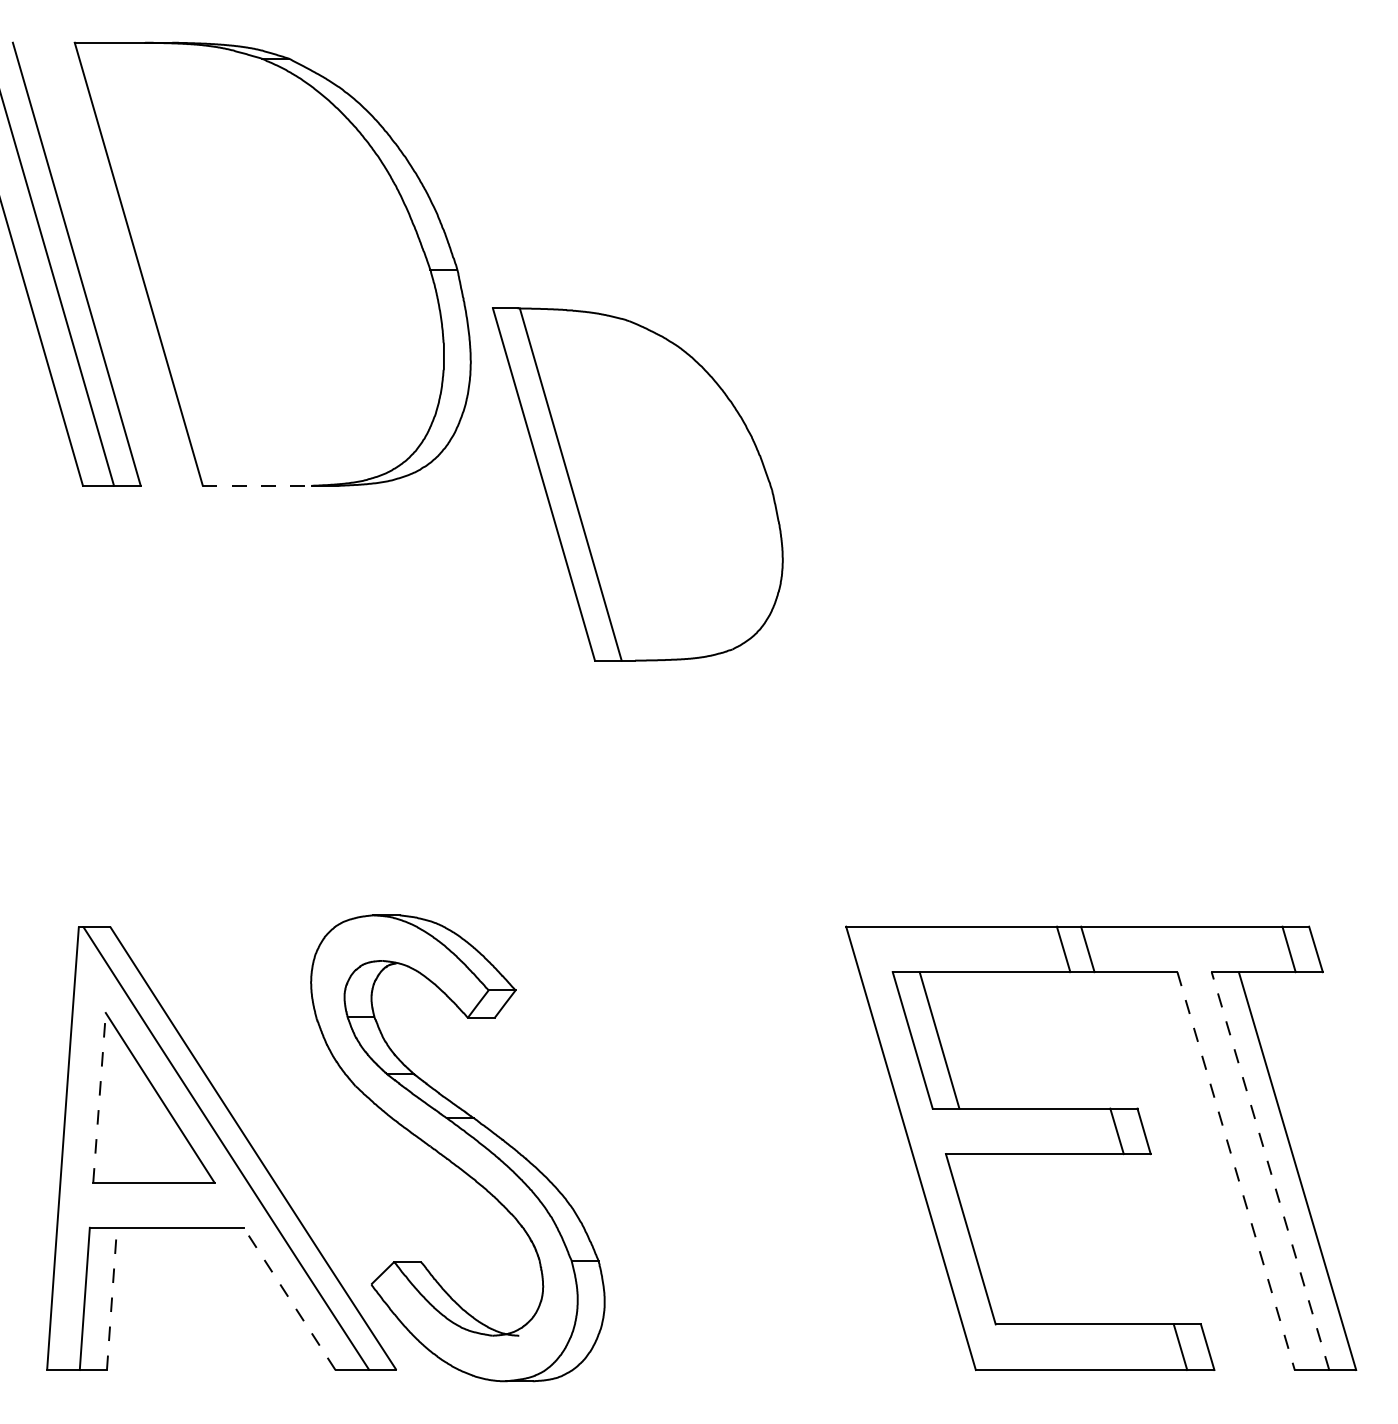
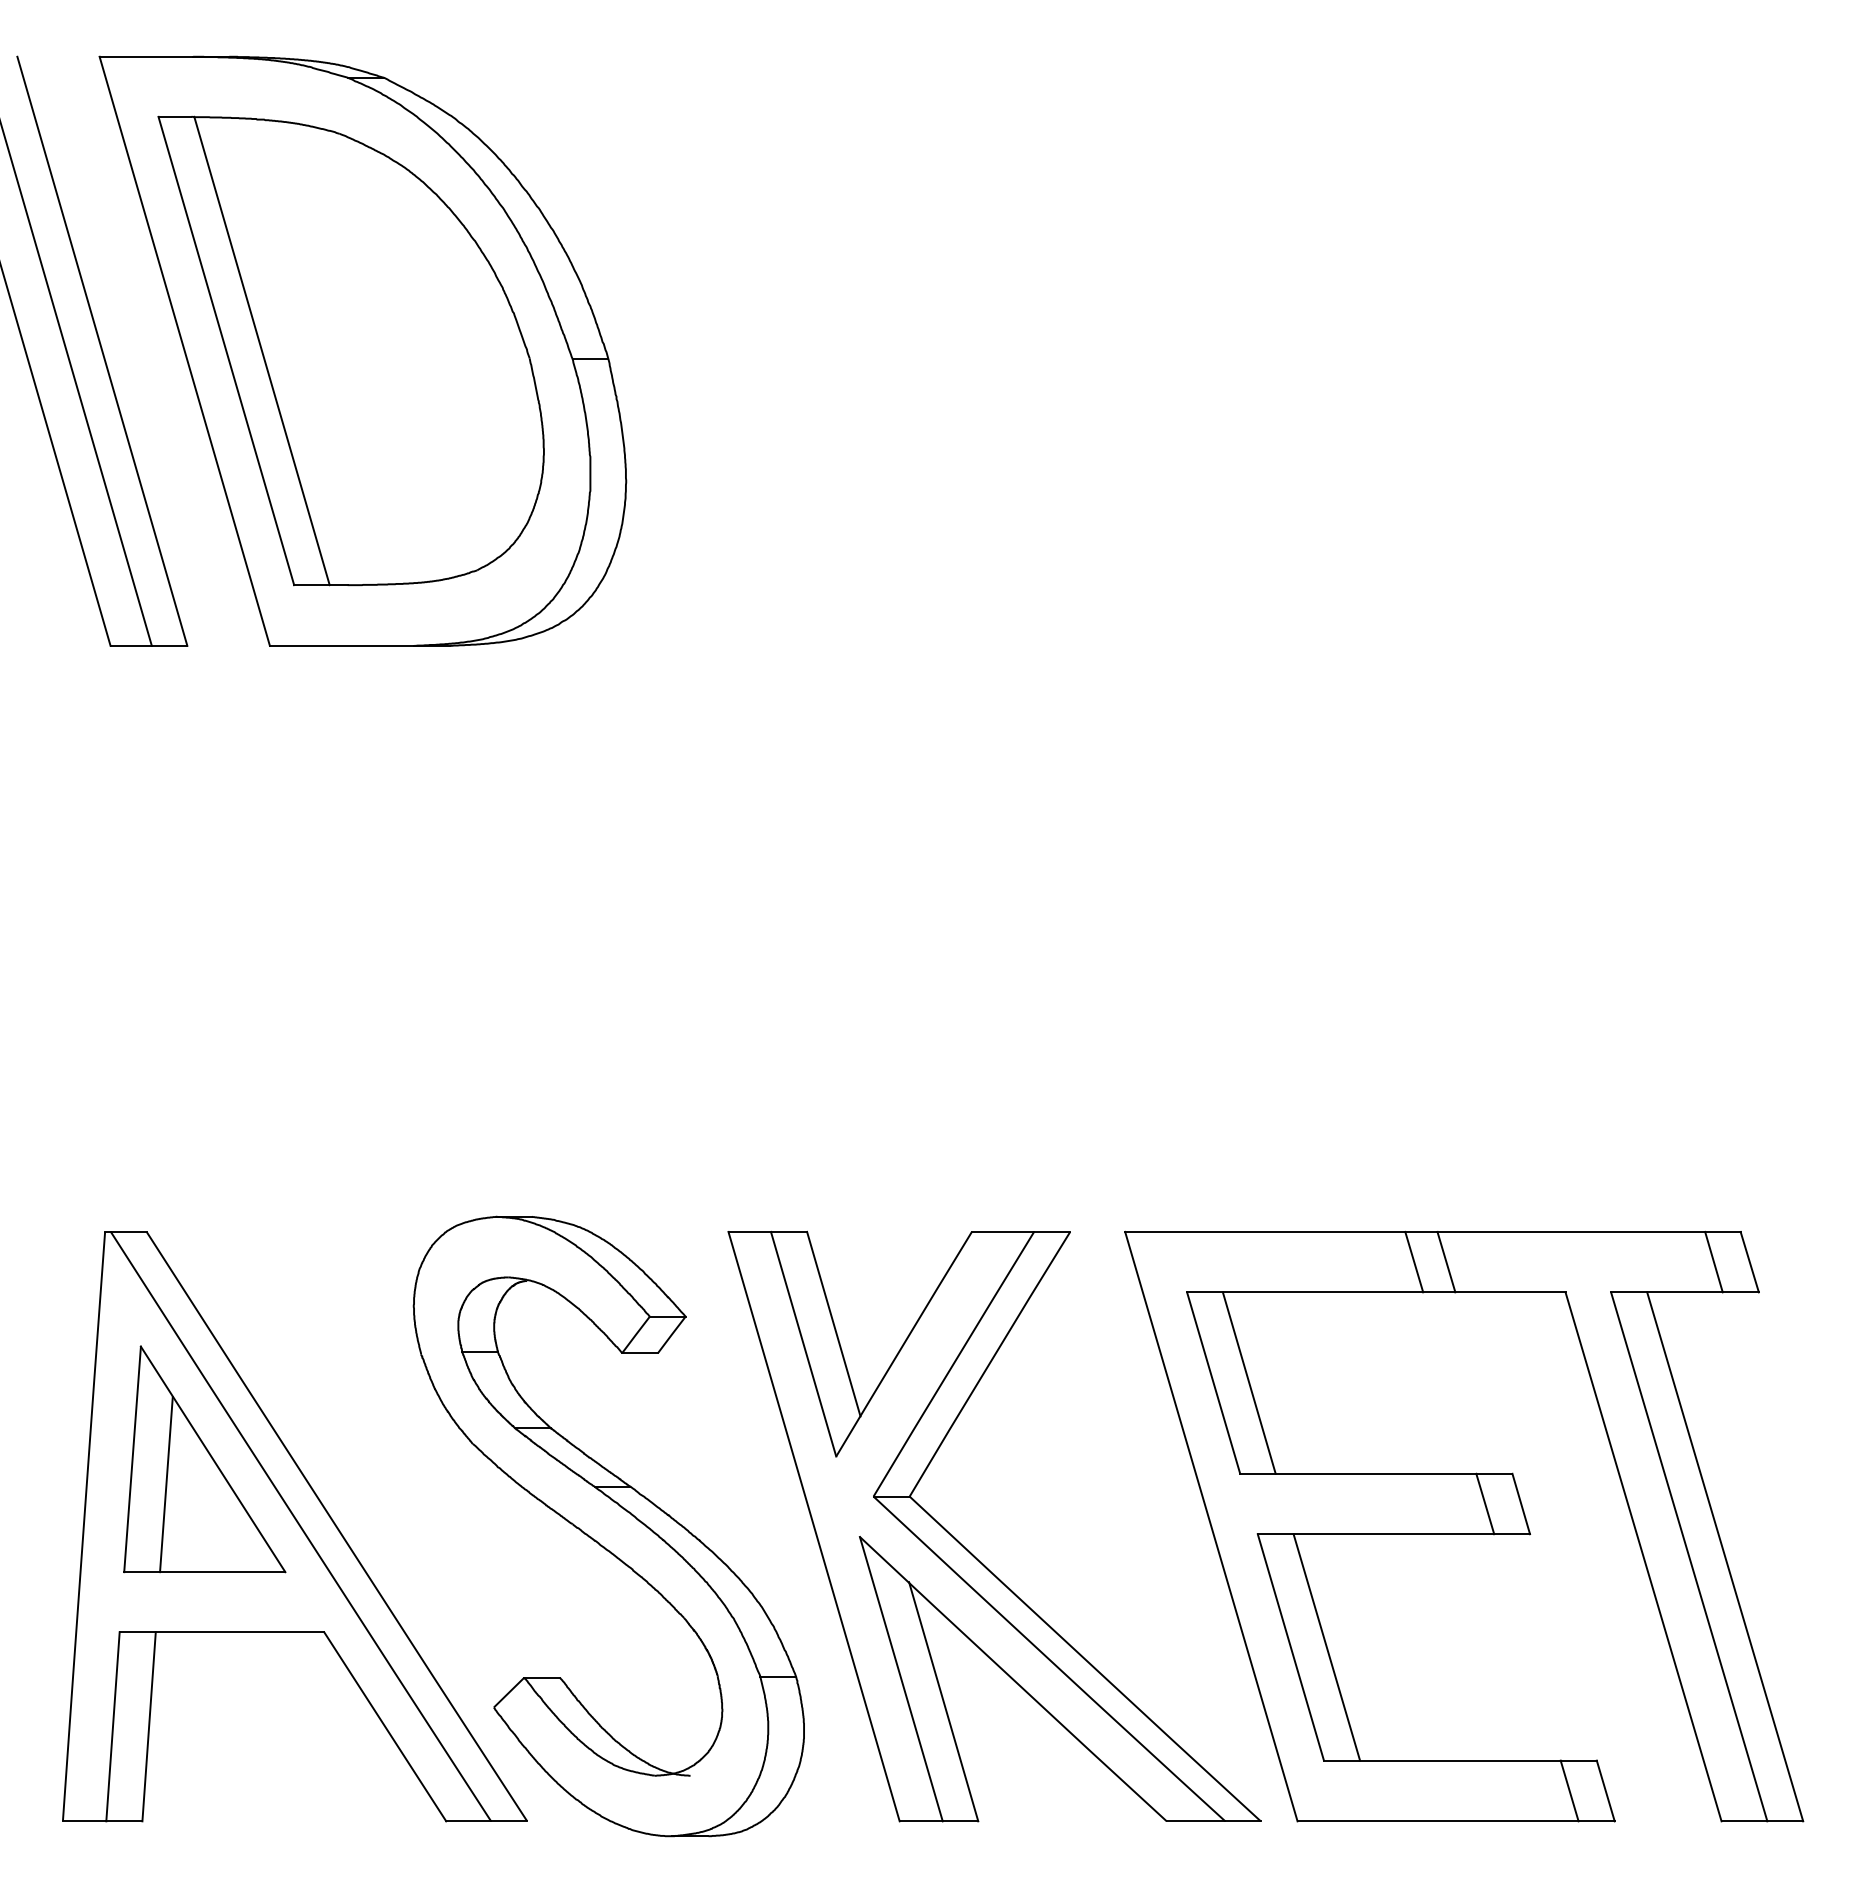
part: (637, 484) -> (350, 350), moved
line: (257, 485) -> (342, 645), dashed -> solid
line: (99, 1097) -> (132, 1458), dashed -> solid
line: (125, 1116) -> (166, 1484), added
part: (729, 1166) -> (969, 1550), added
line: (1236, 1170) -> (1643, 1556), dashed -> solid
line: (1270, 1170) -> (1689, 1556), dashed -> solid
line: (997, 1239) -> (1326, 1647), added
line: (112, 1298) -> (149, 1726), dashed -> solid
line: (289, 1298) -> (385, 1726), dashed -> solid

